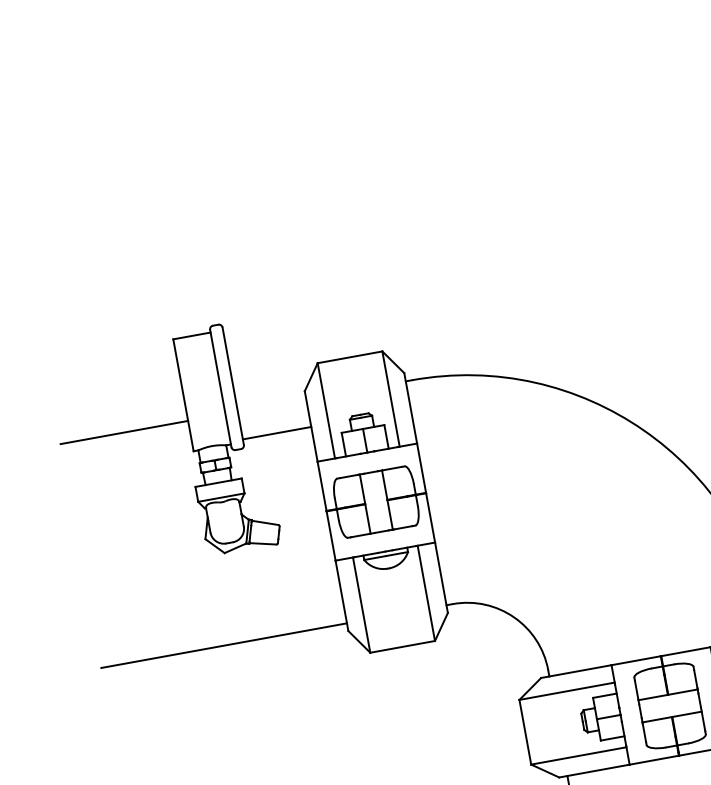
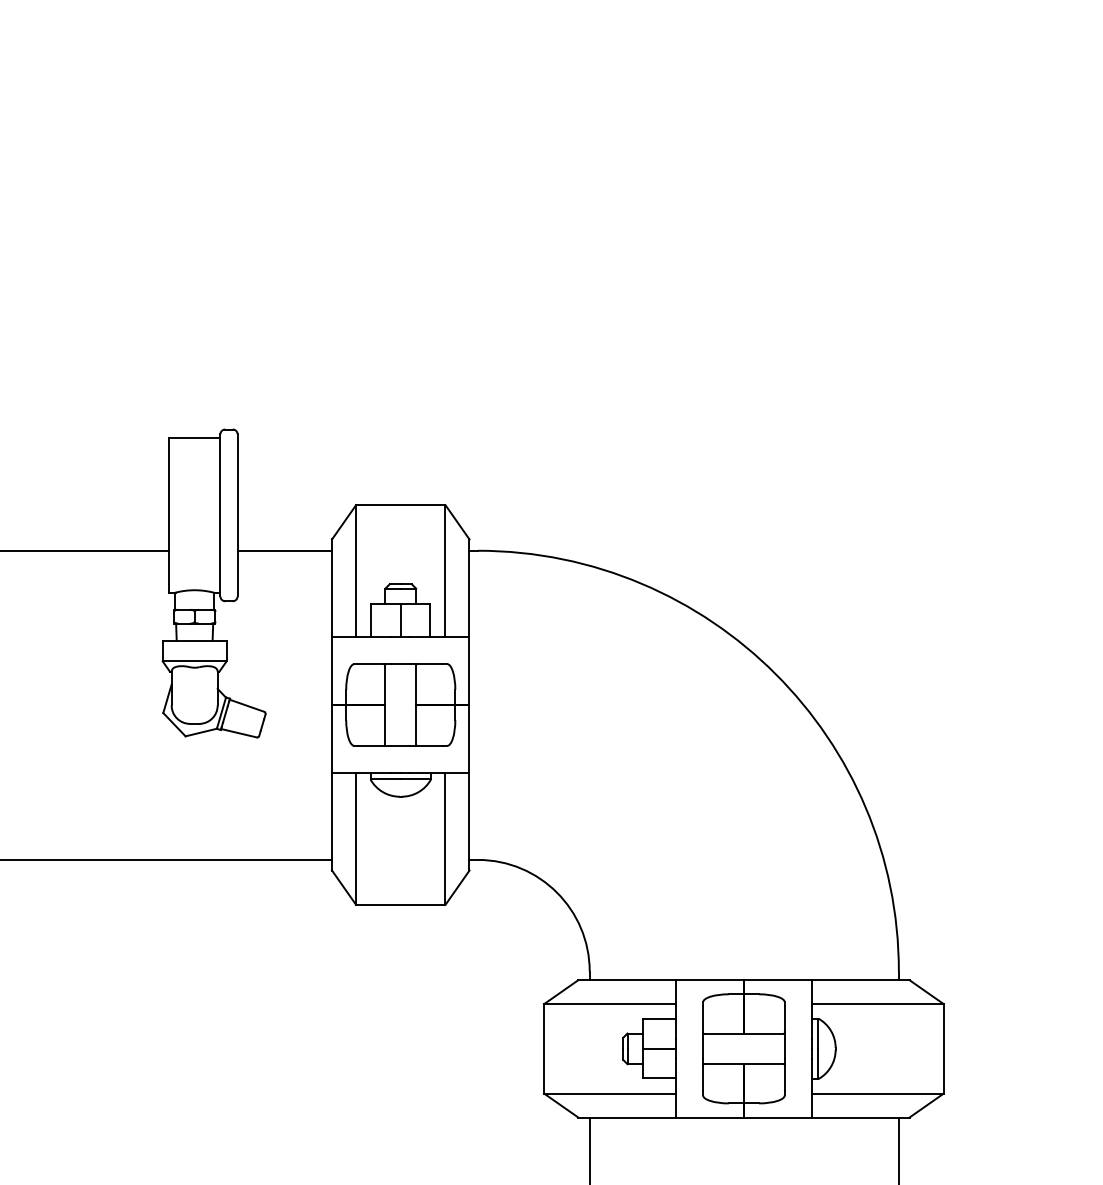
line: (276, 433) -> (284, 550), moved

